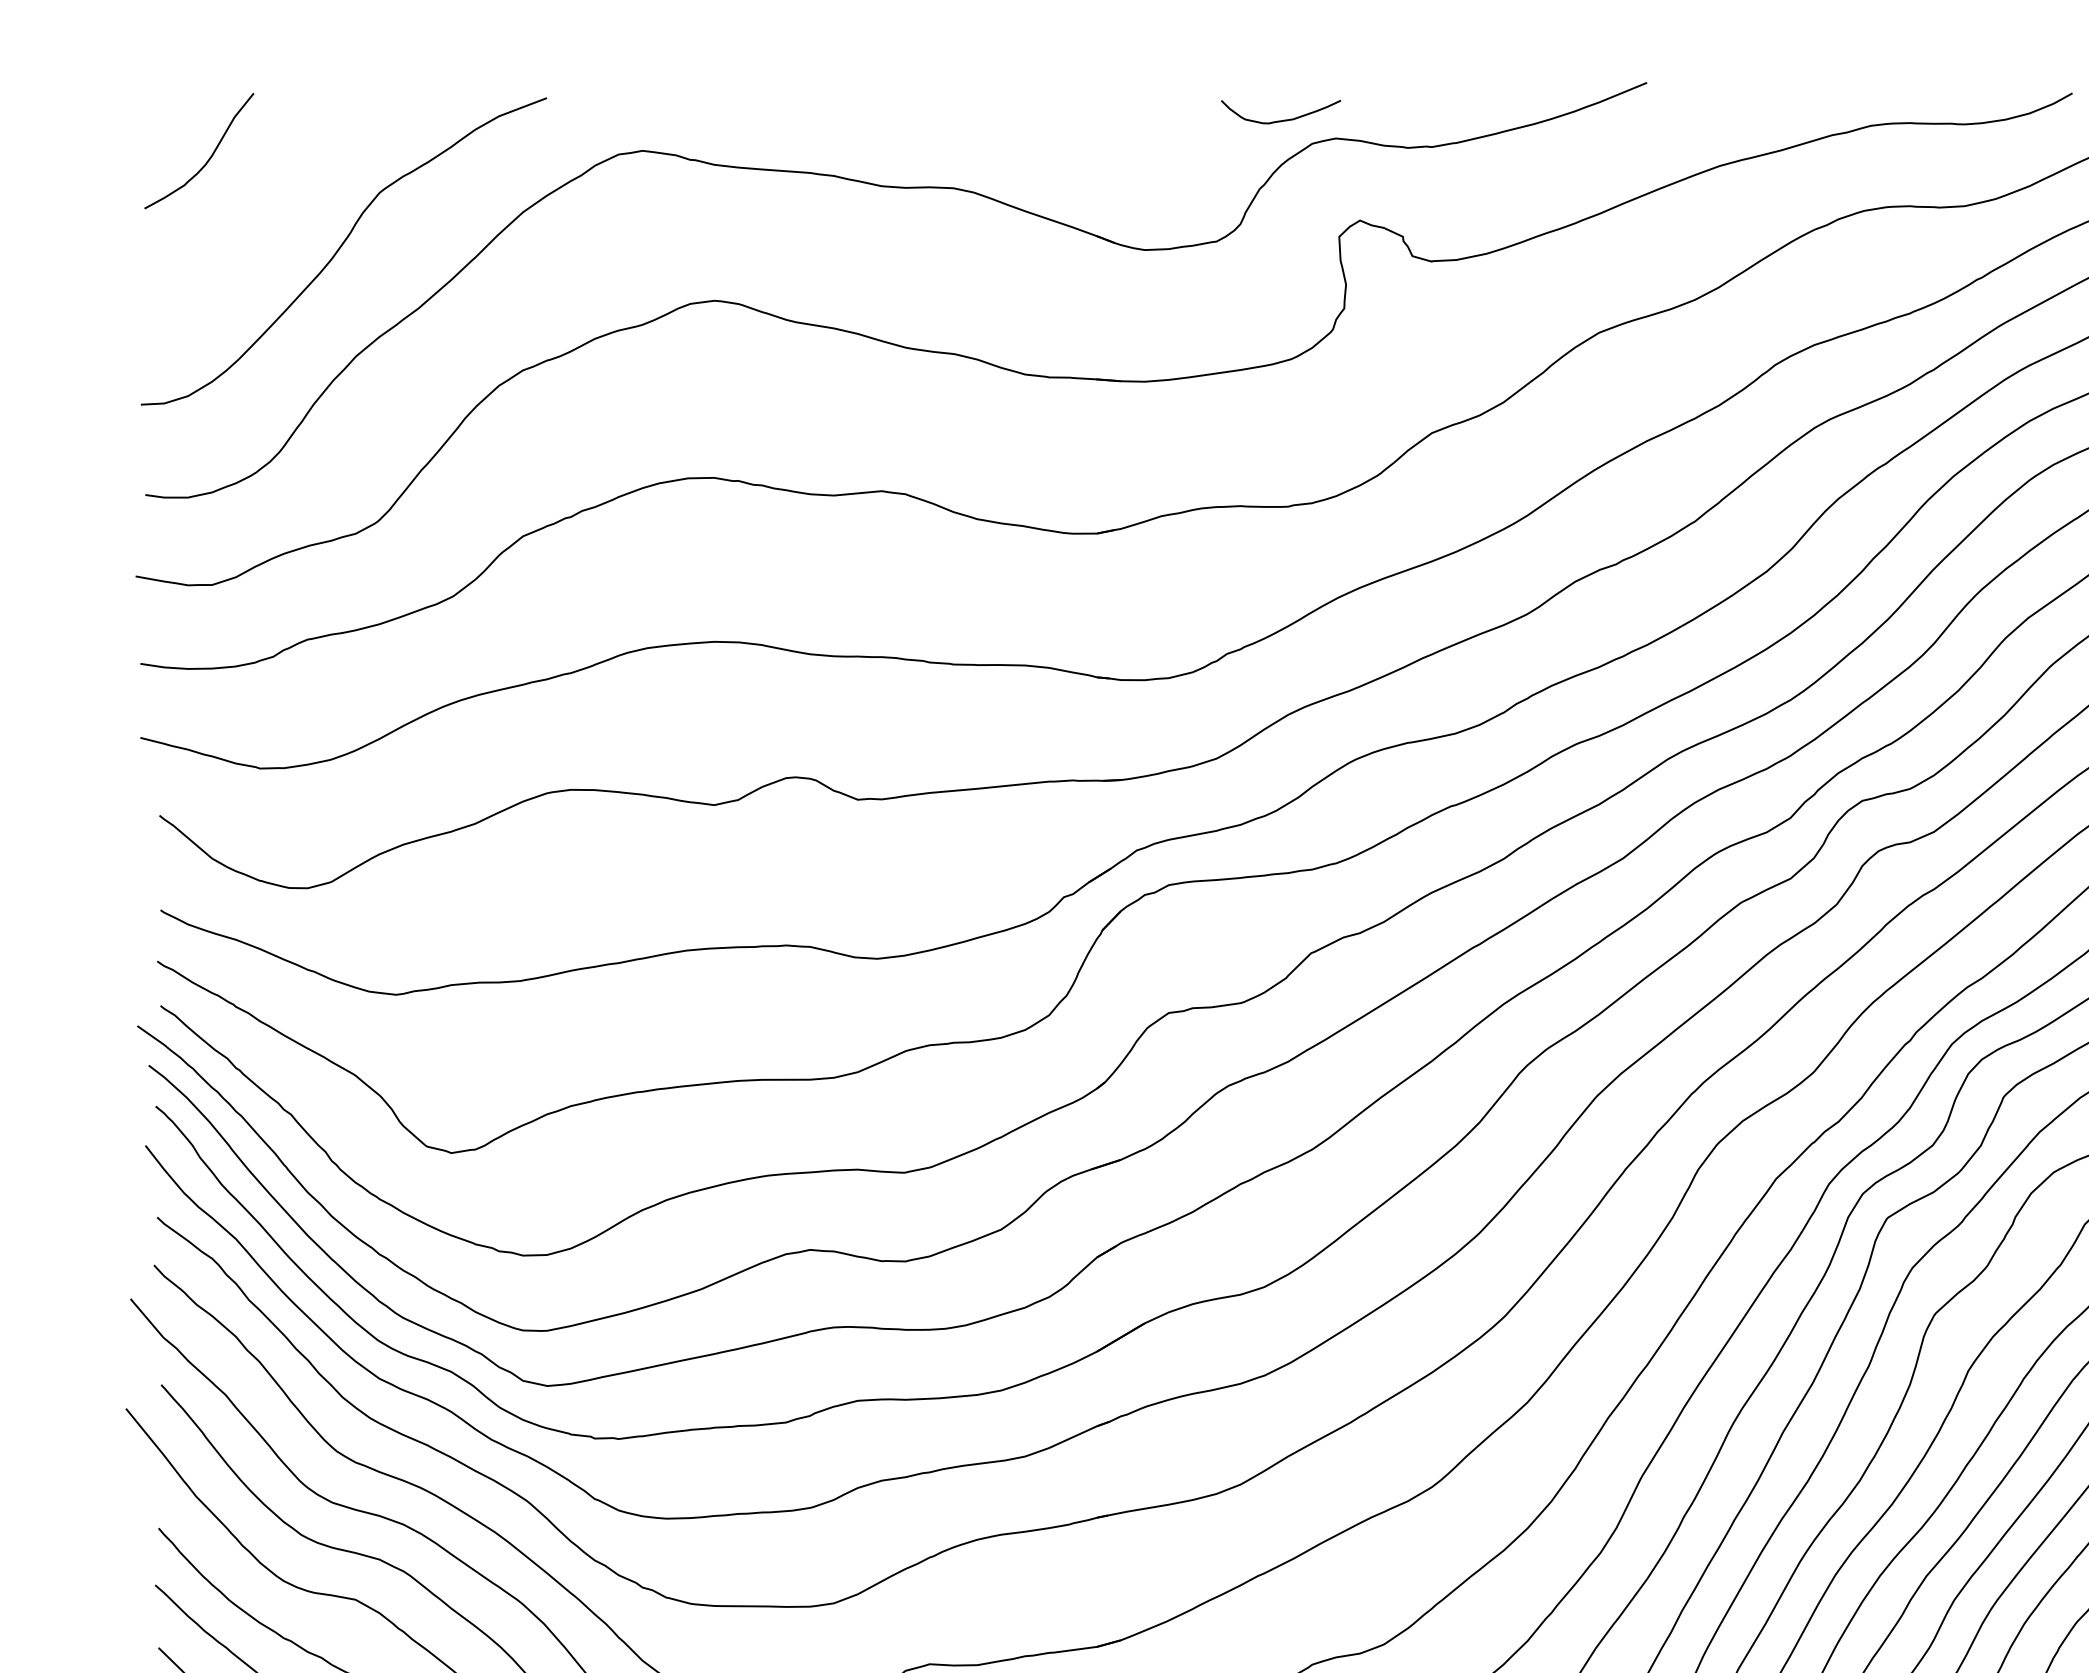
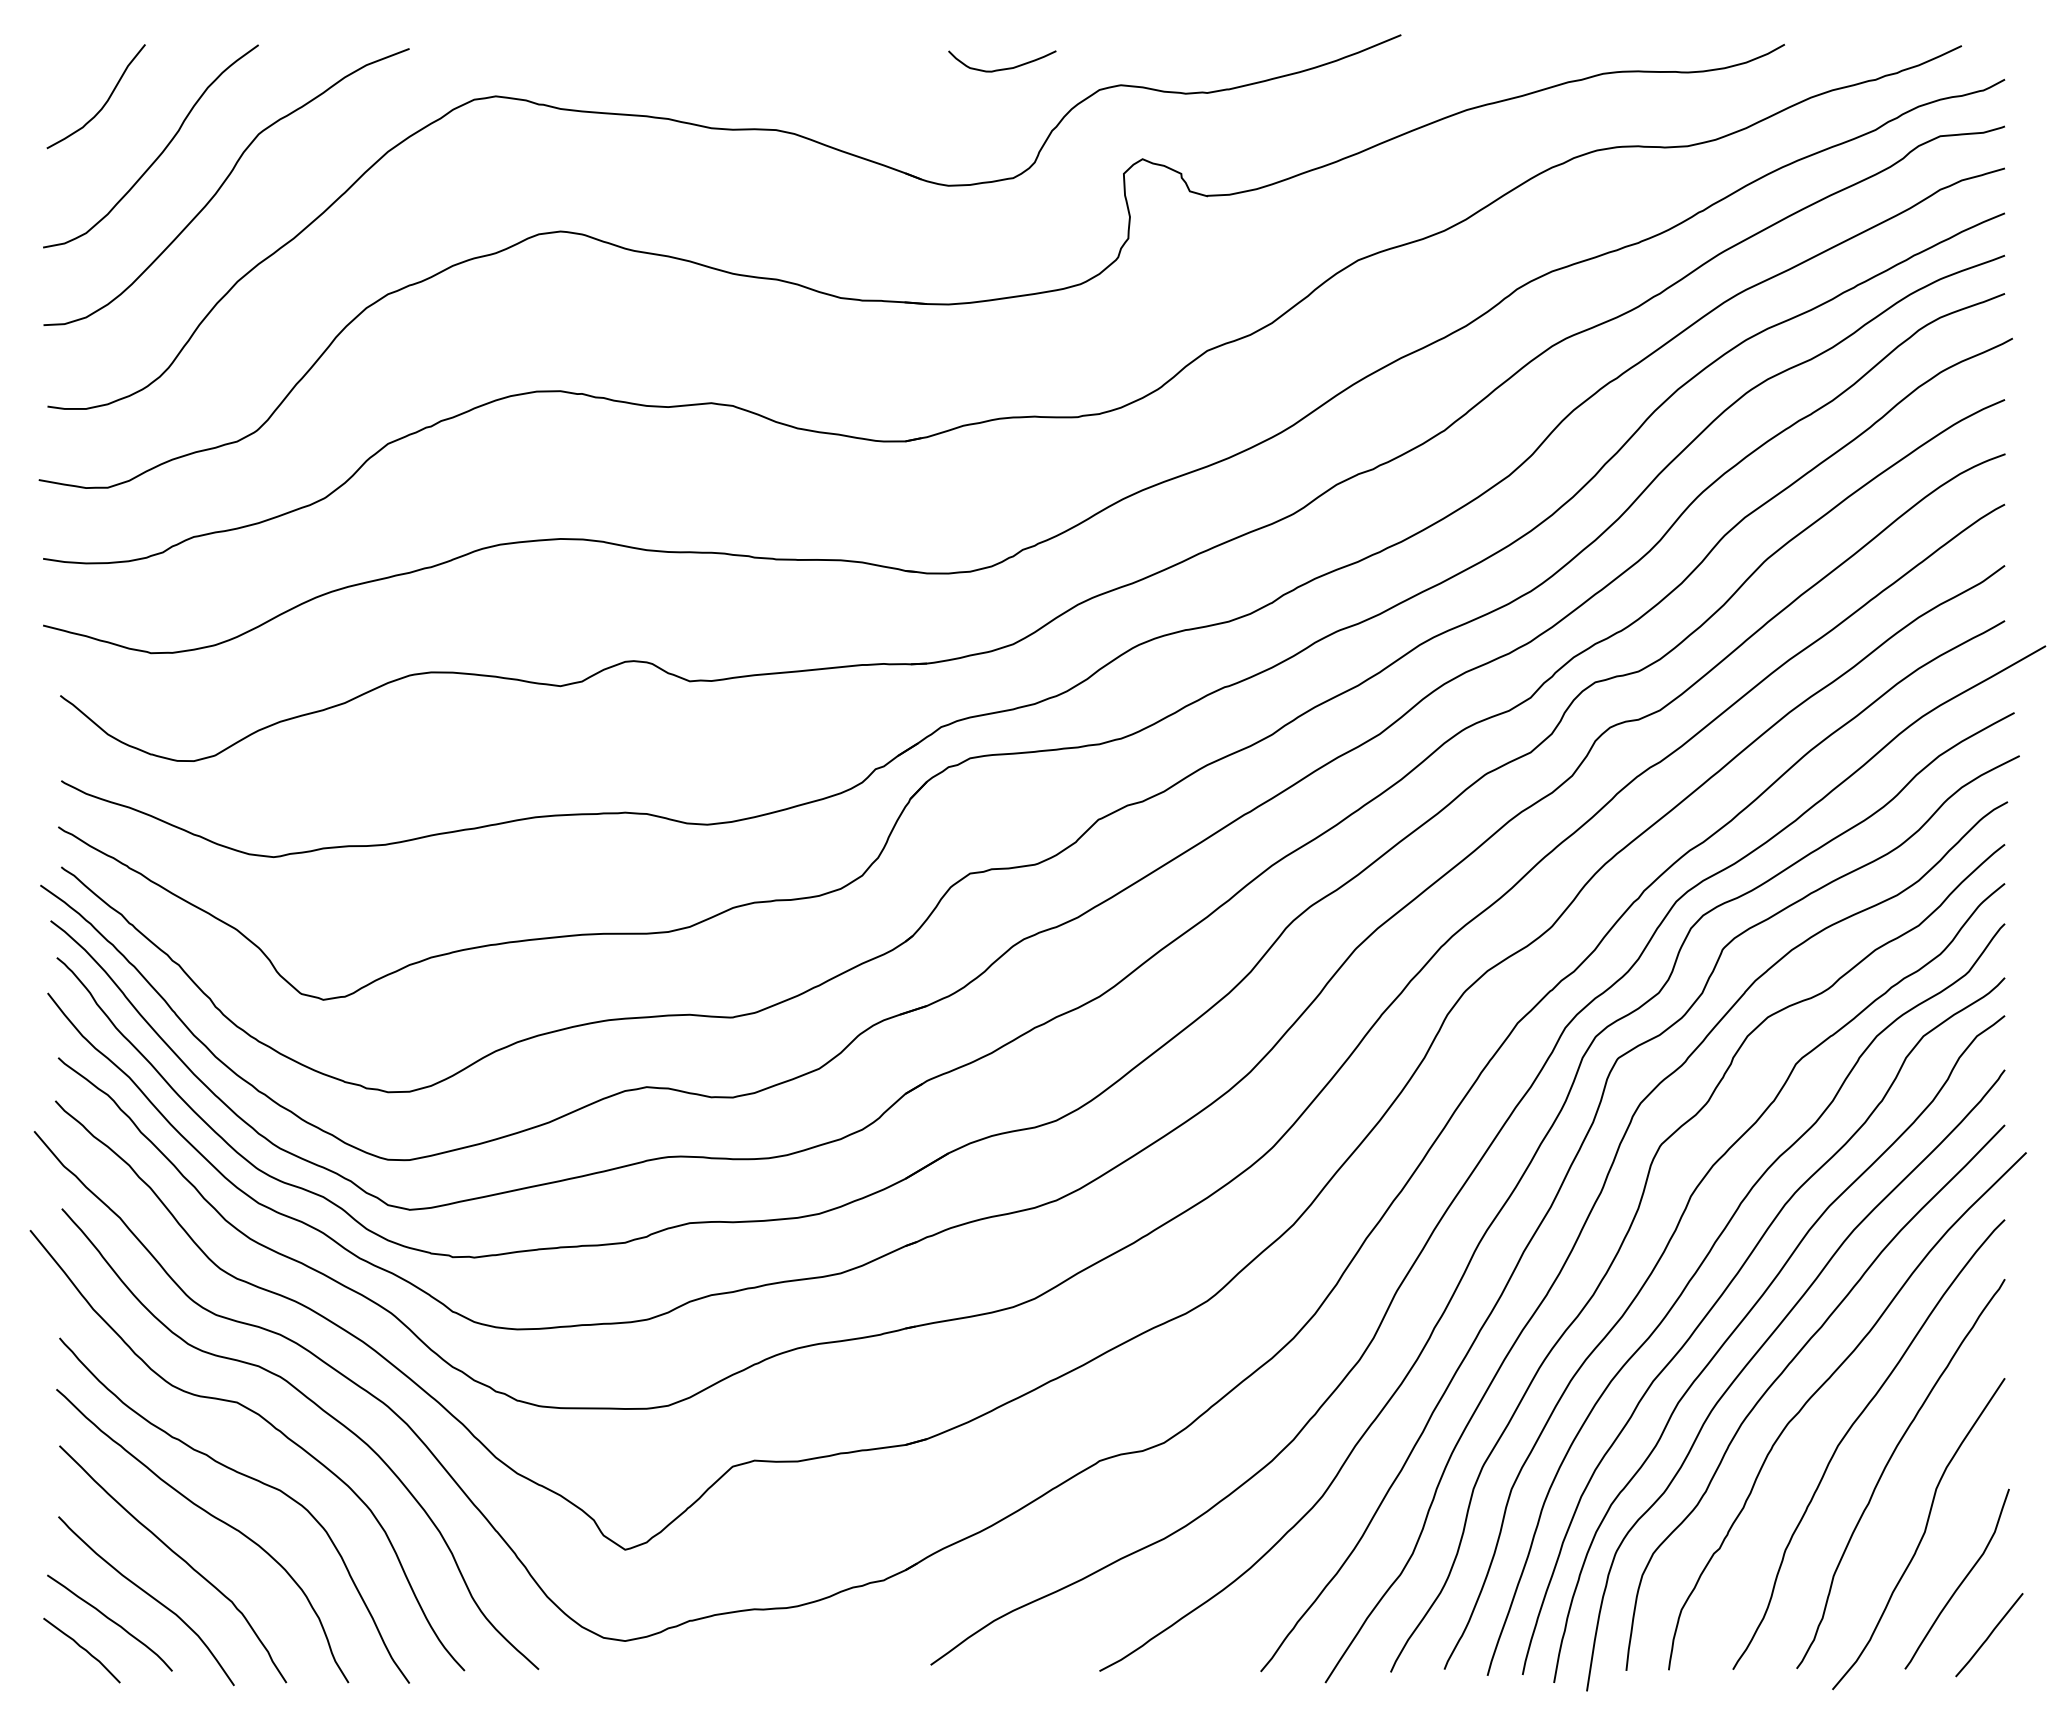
curve: (1281, 119) -> (1002, 68), moved
curve: (269, 215) -> (159, 154), added

